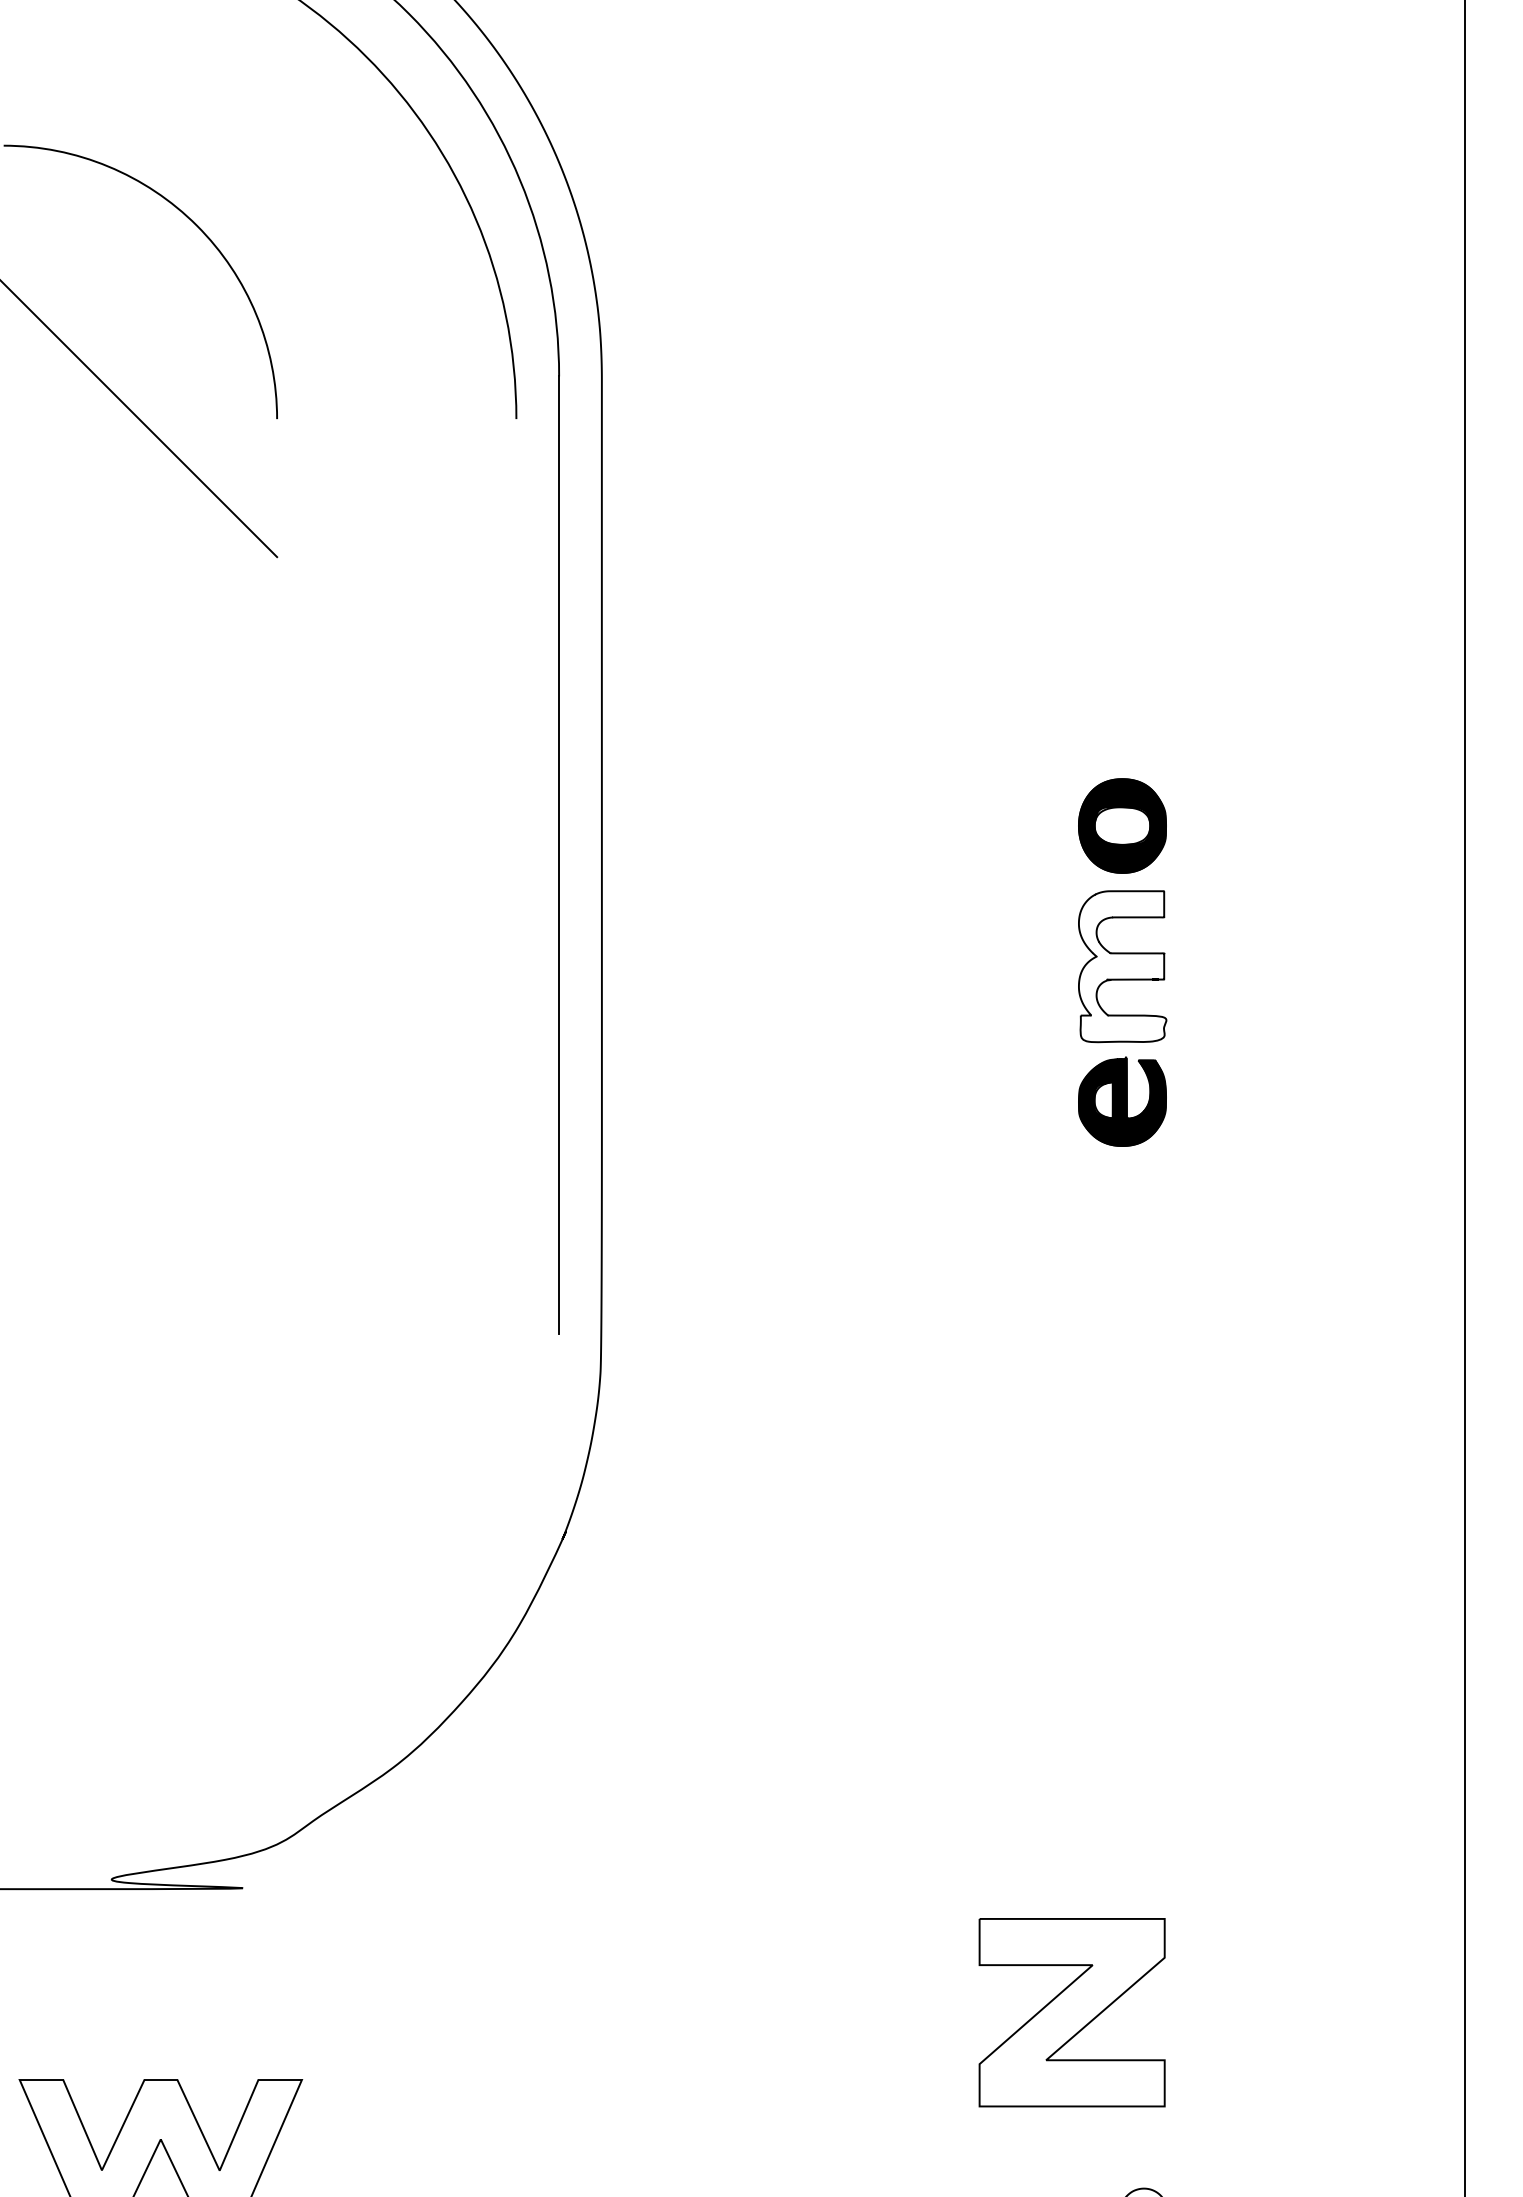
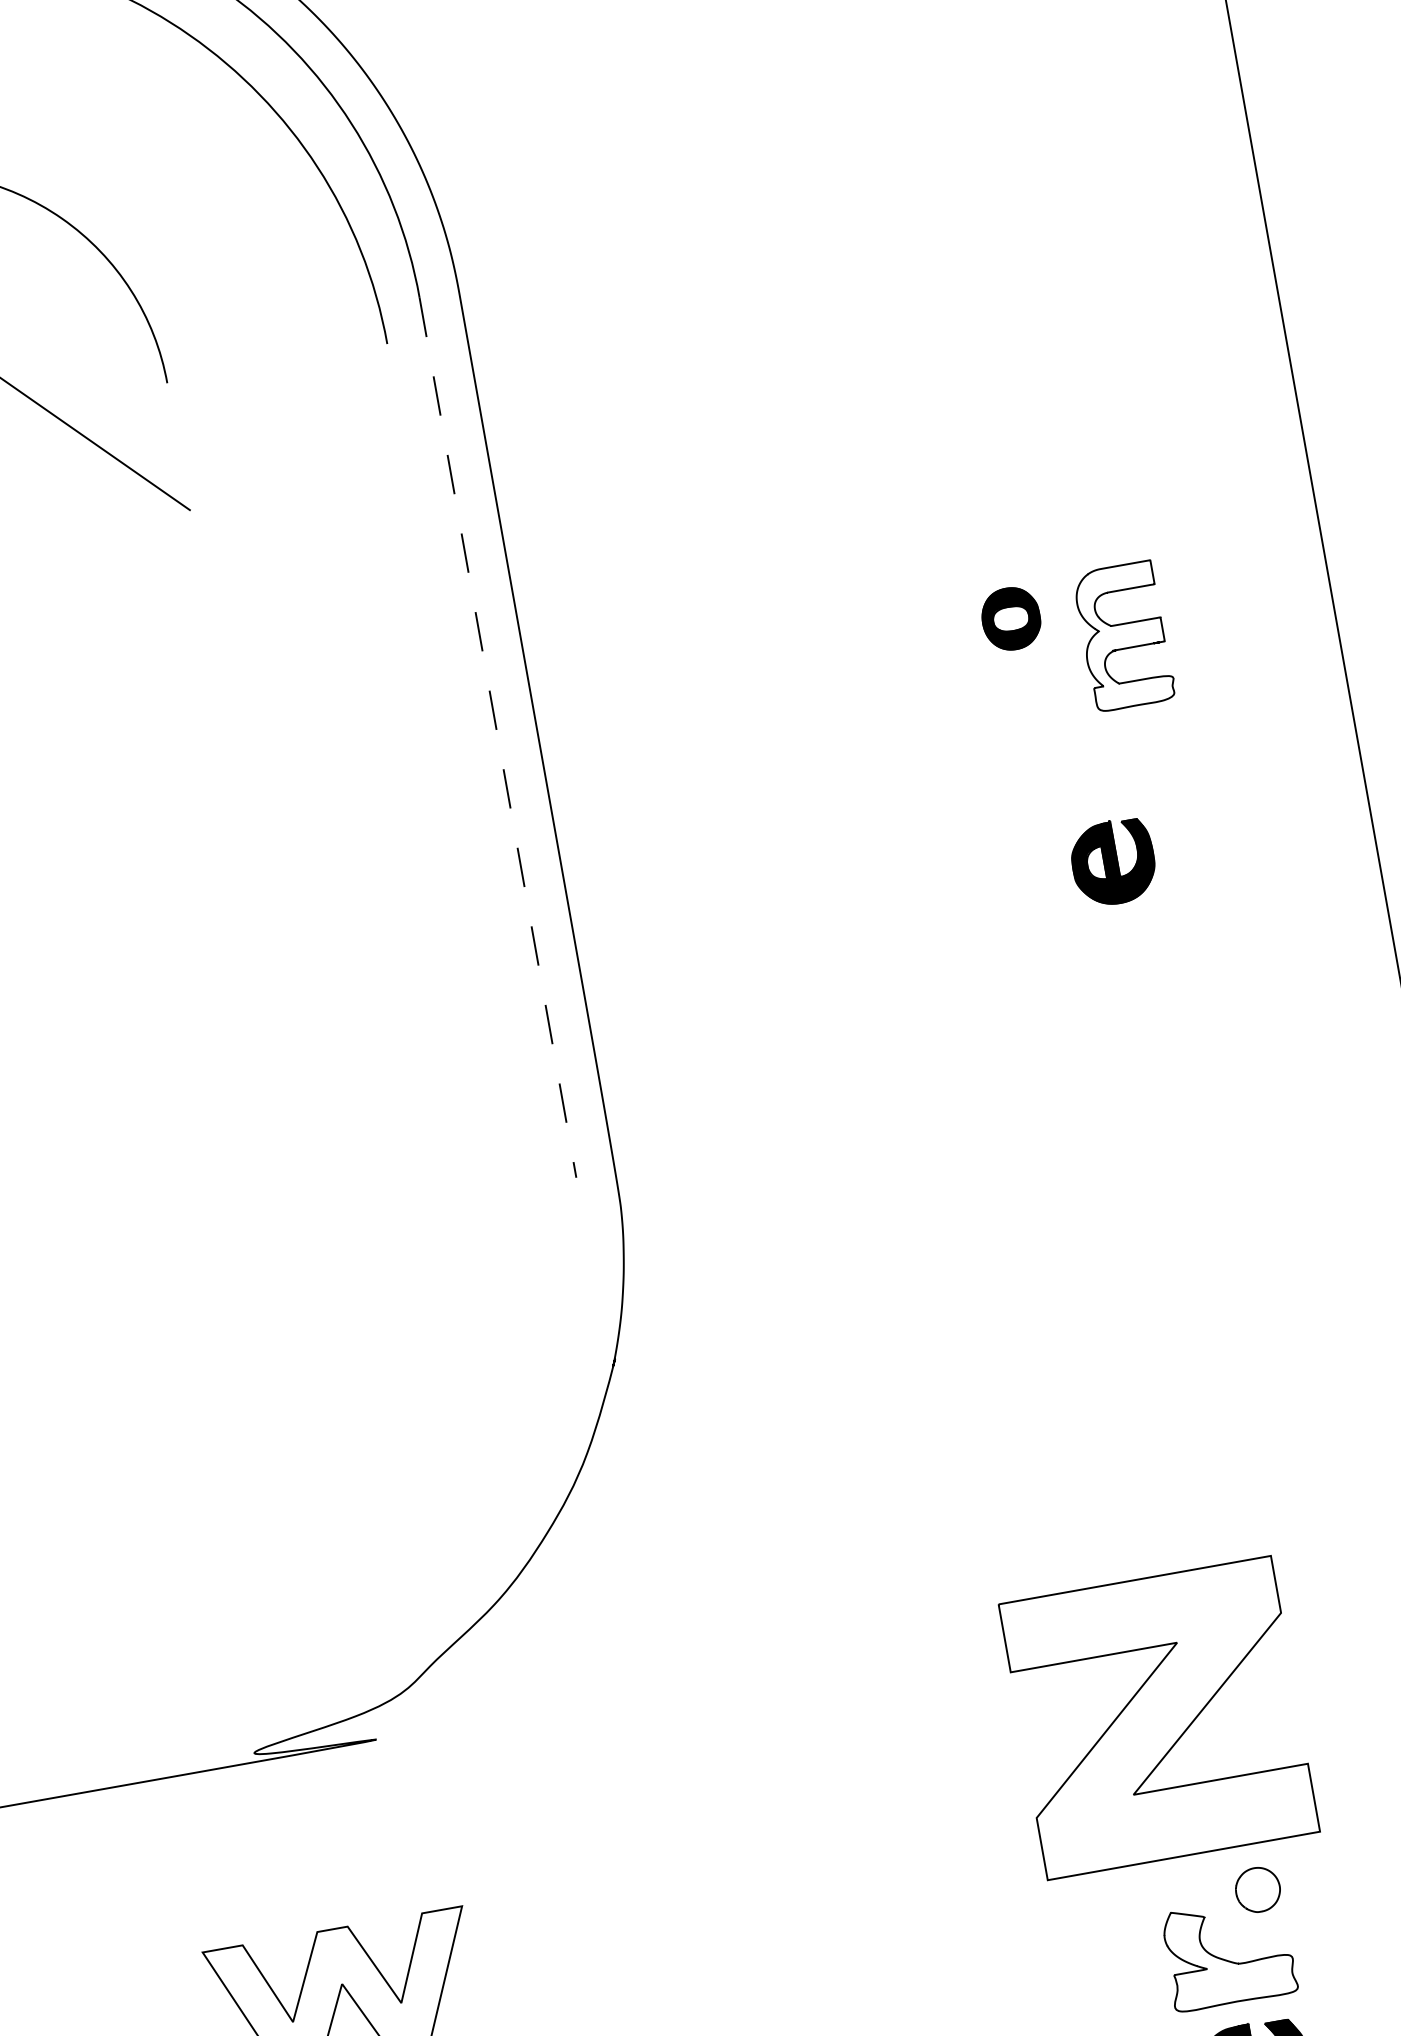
part: (1122, 825) -> (1011, 618), size x0.7
line: (559, 854) -> (498, 737), solid -> dashed
part: (1122, 966) -> (1124, 636), moved
part: (1122, 1101) -> (1113, 862), moved
part: (1071, 2012) -> (1158, 1718), size x1.6

